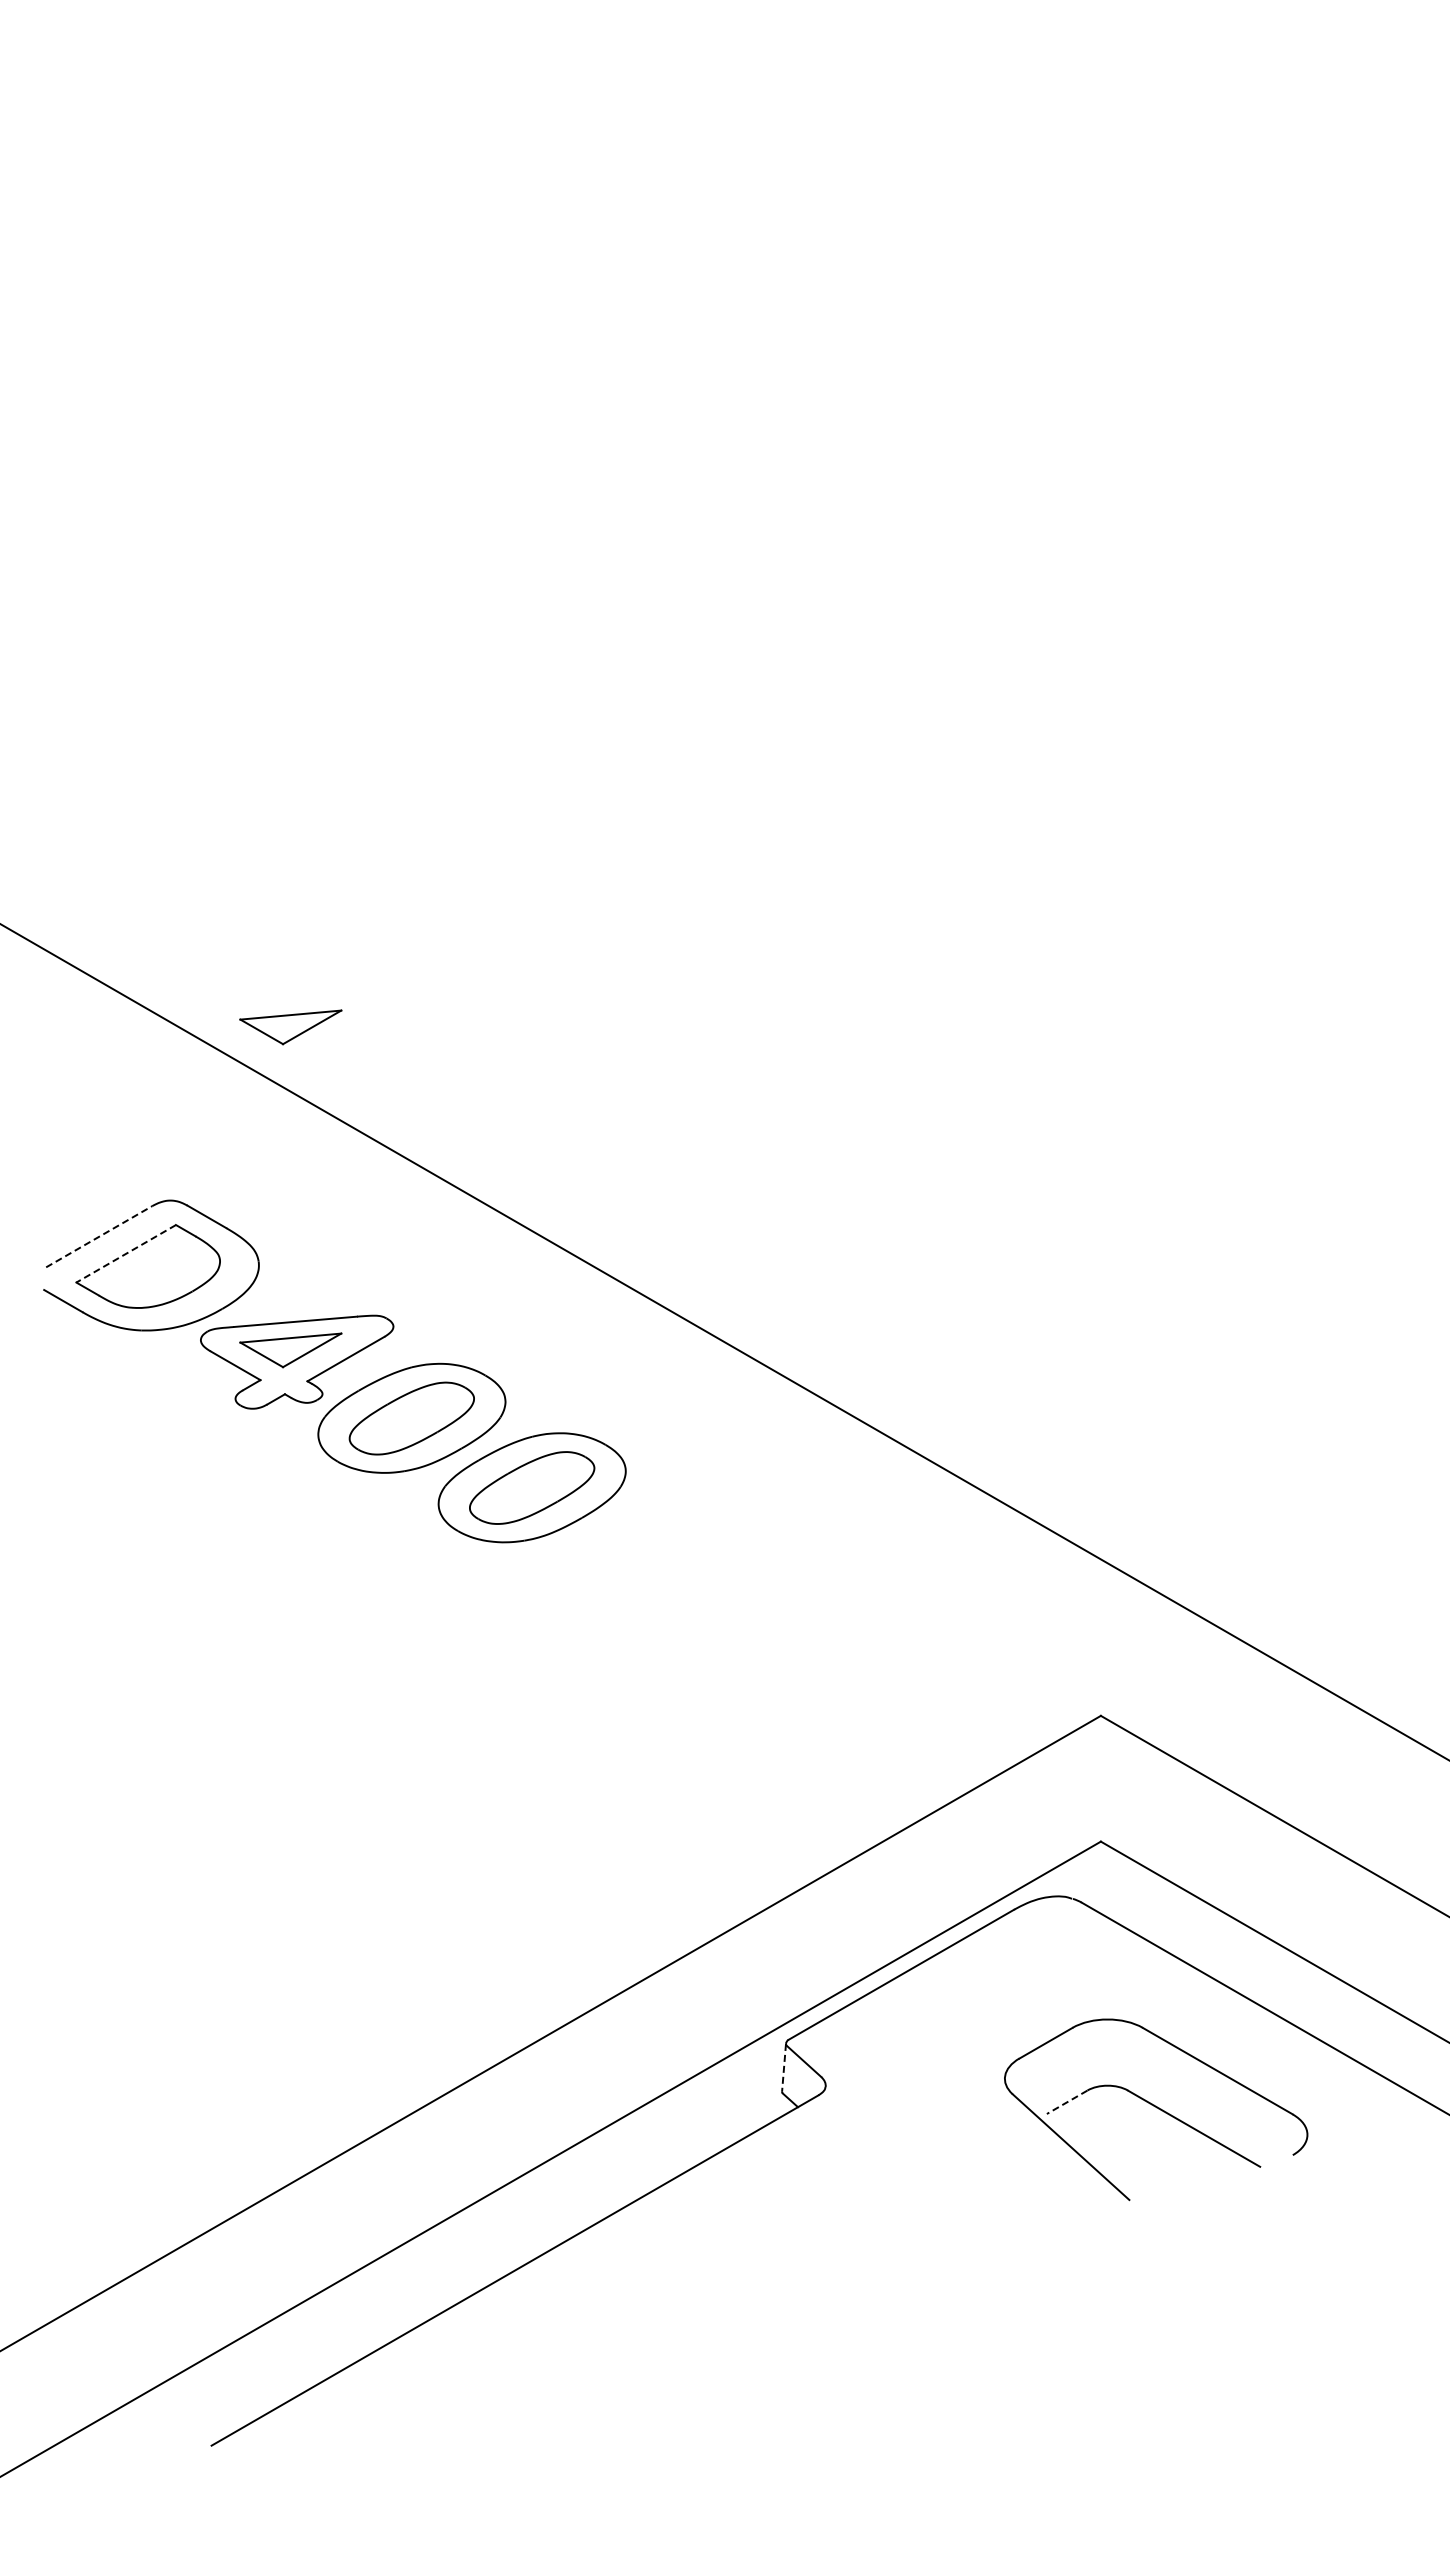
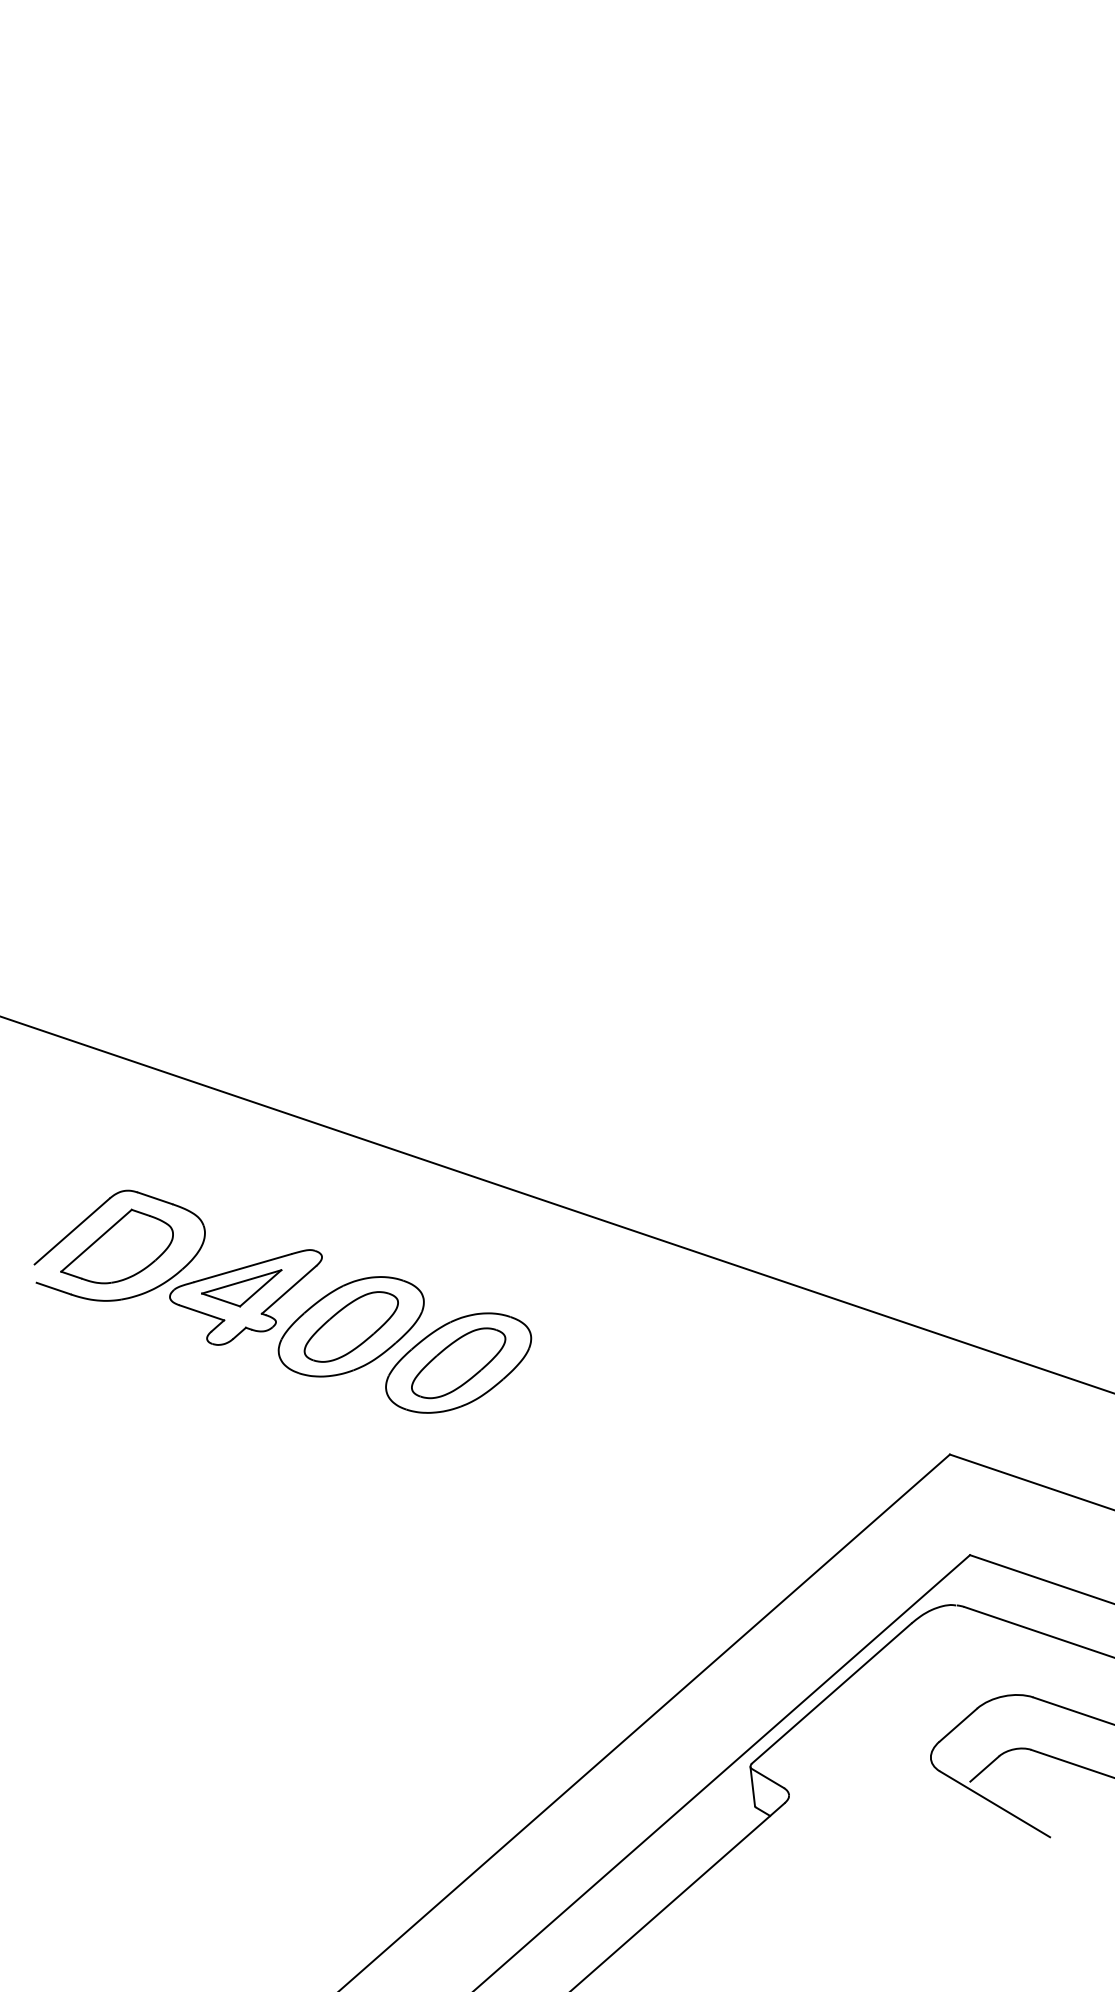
part: (290, 1027) -> (191, 1033), removed
line: (99, 1236) -> (72, 1231), dashed -> solid
line: (126, 1253) -> (96, 1240), dashed -> solid
line: (784, 2068) -> (753, 1787), dashed -> solid
line: (1066, 2102) -> (984, 1769), dashed -> solid

